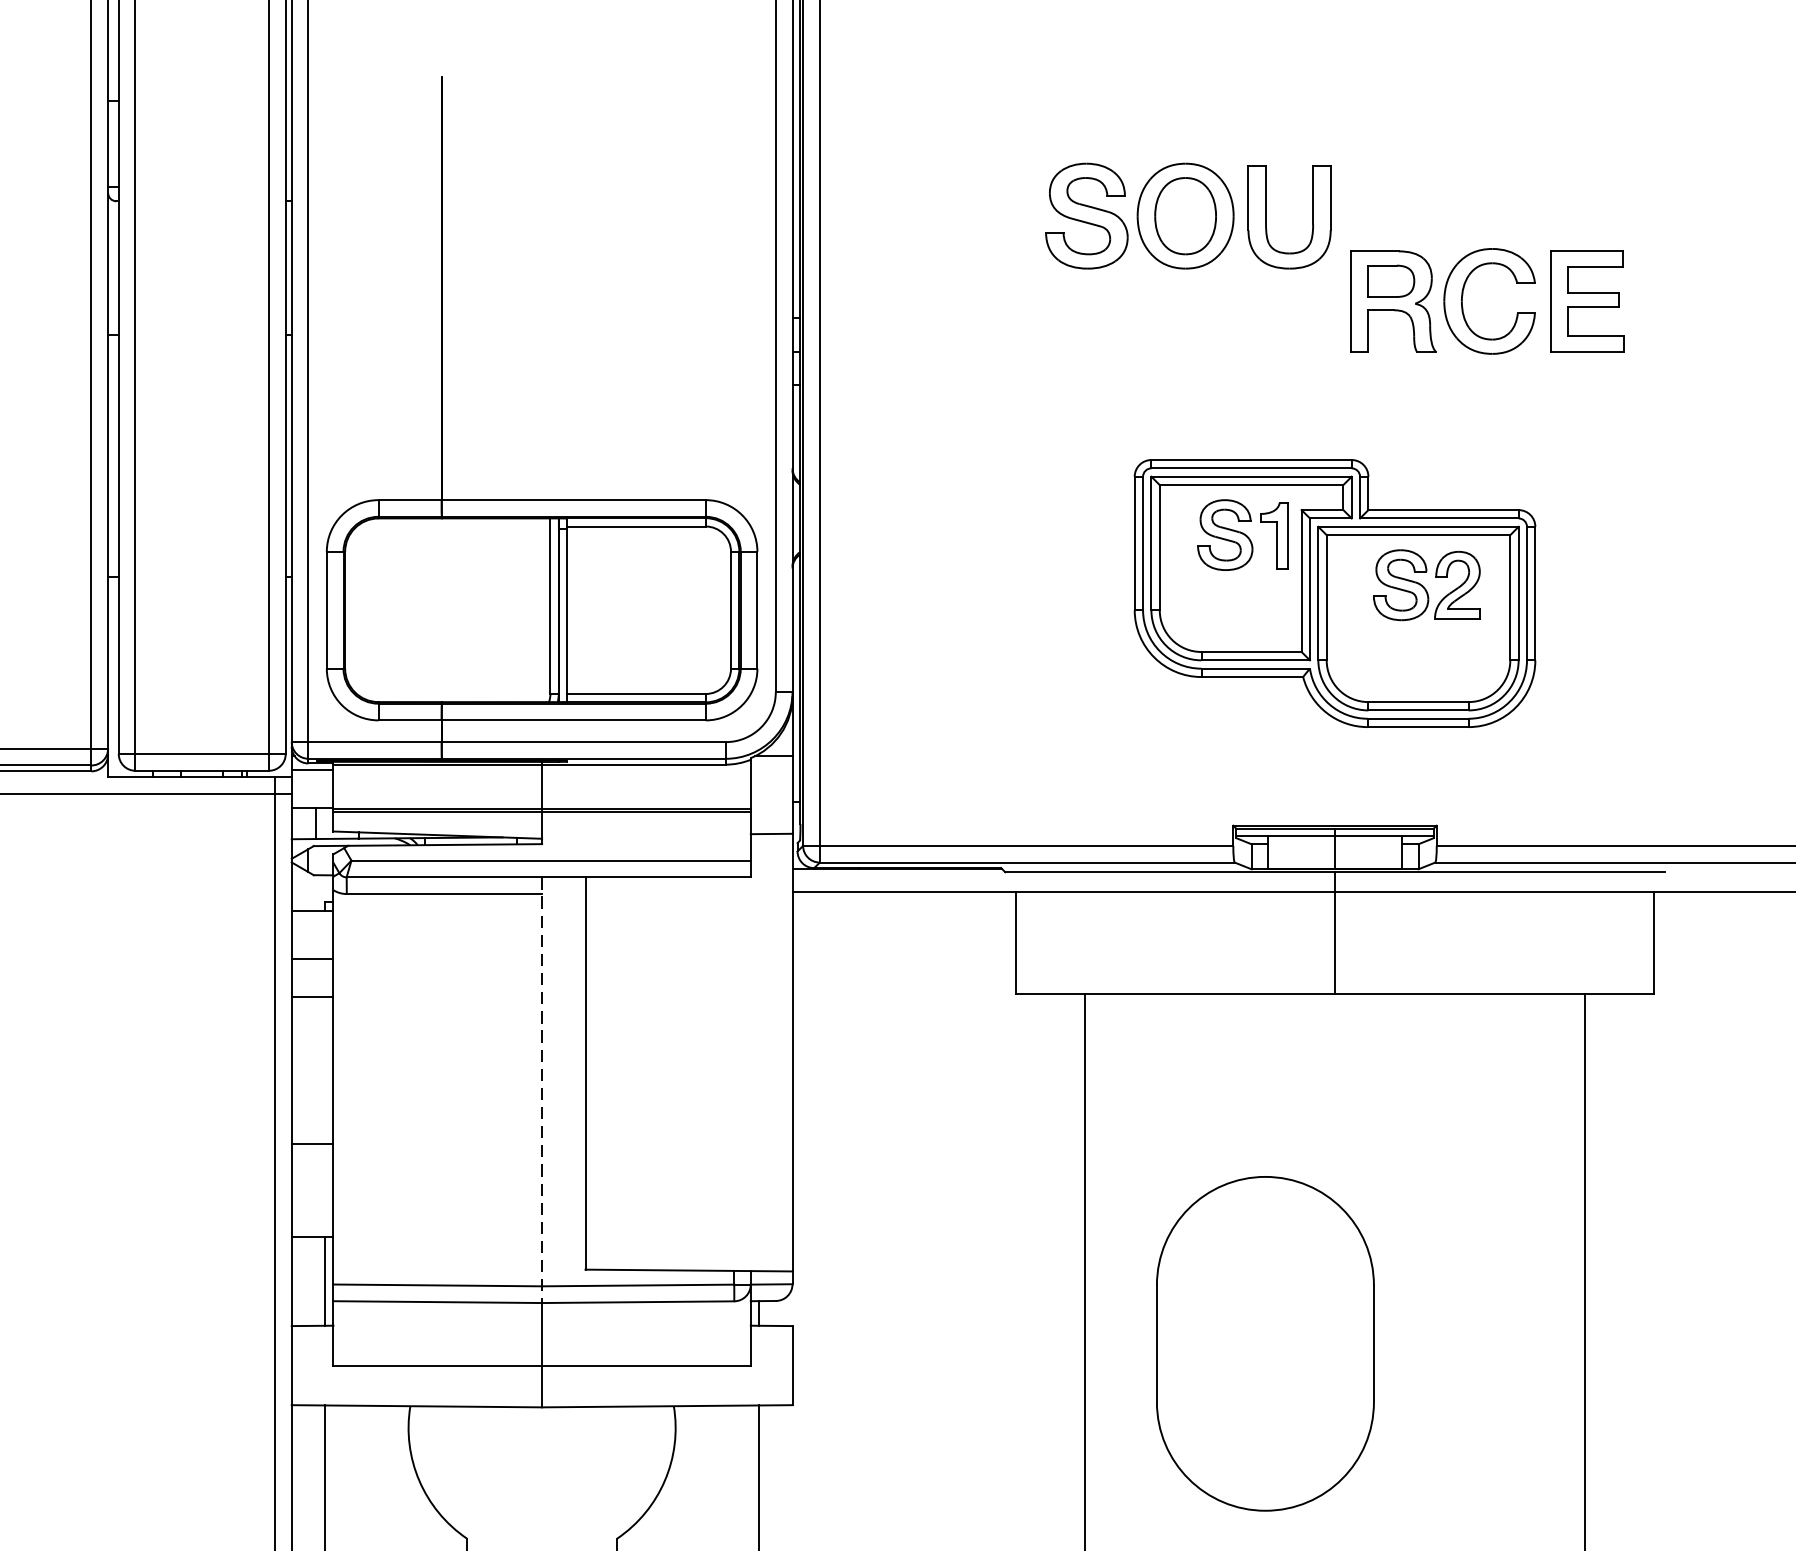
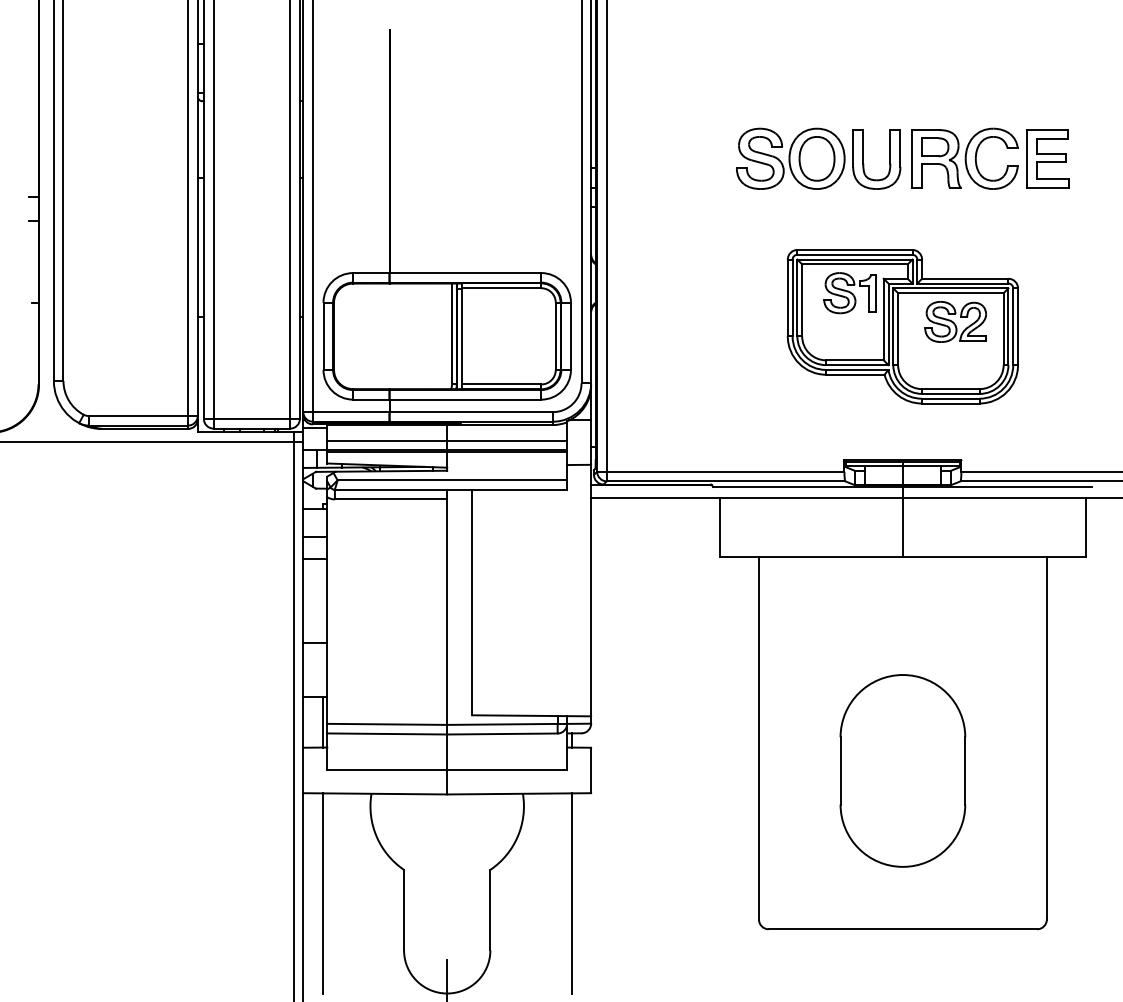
part: (1188, 215) -> (818, 158), moved
line: (542, 791) -> (447, 440), added
line: (542, 1090) -> (447, 612), dashed -> solid
part: (1264, 1343) -> (902, 770), moved

